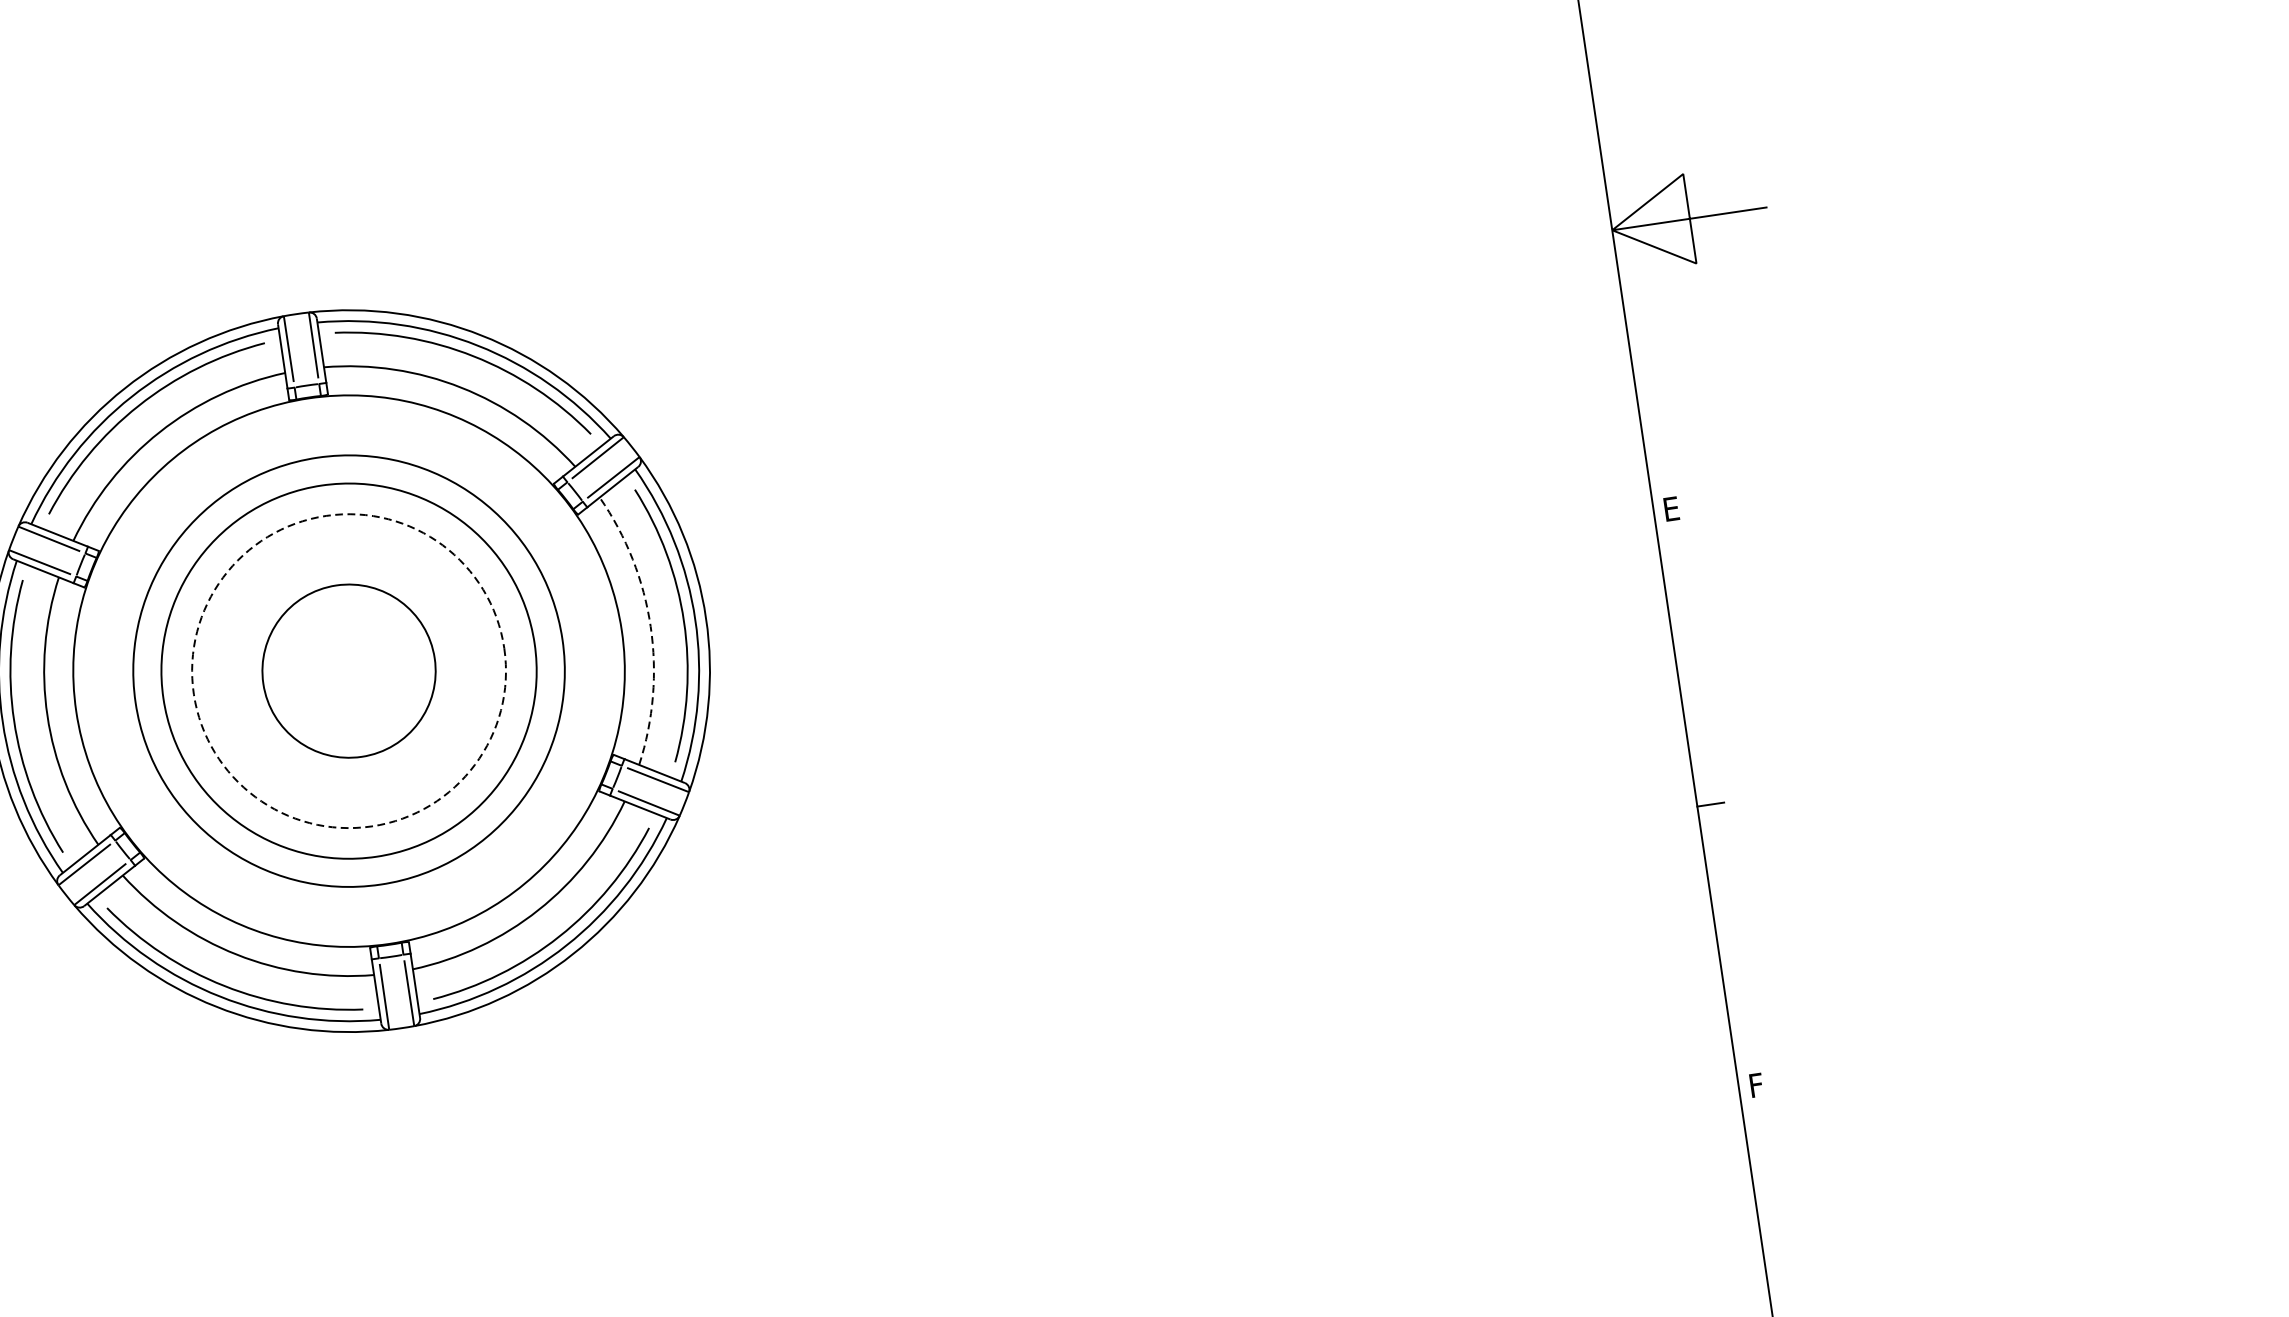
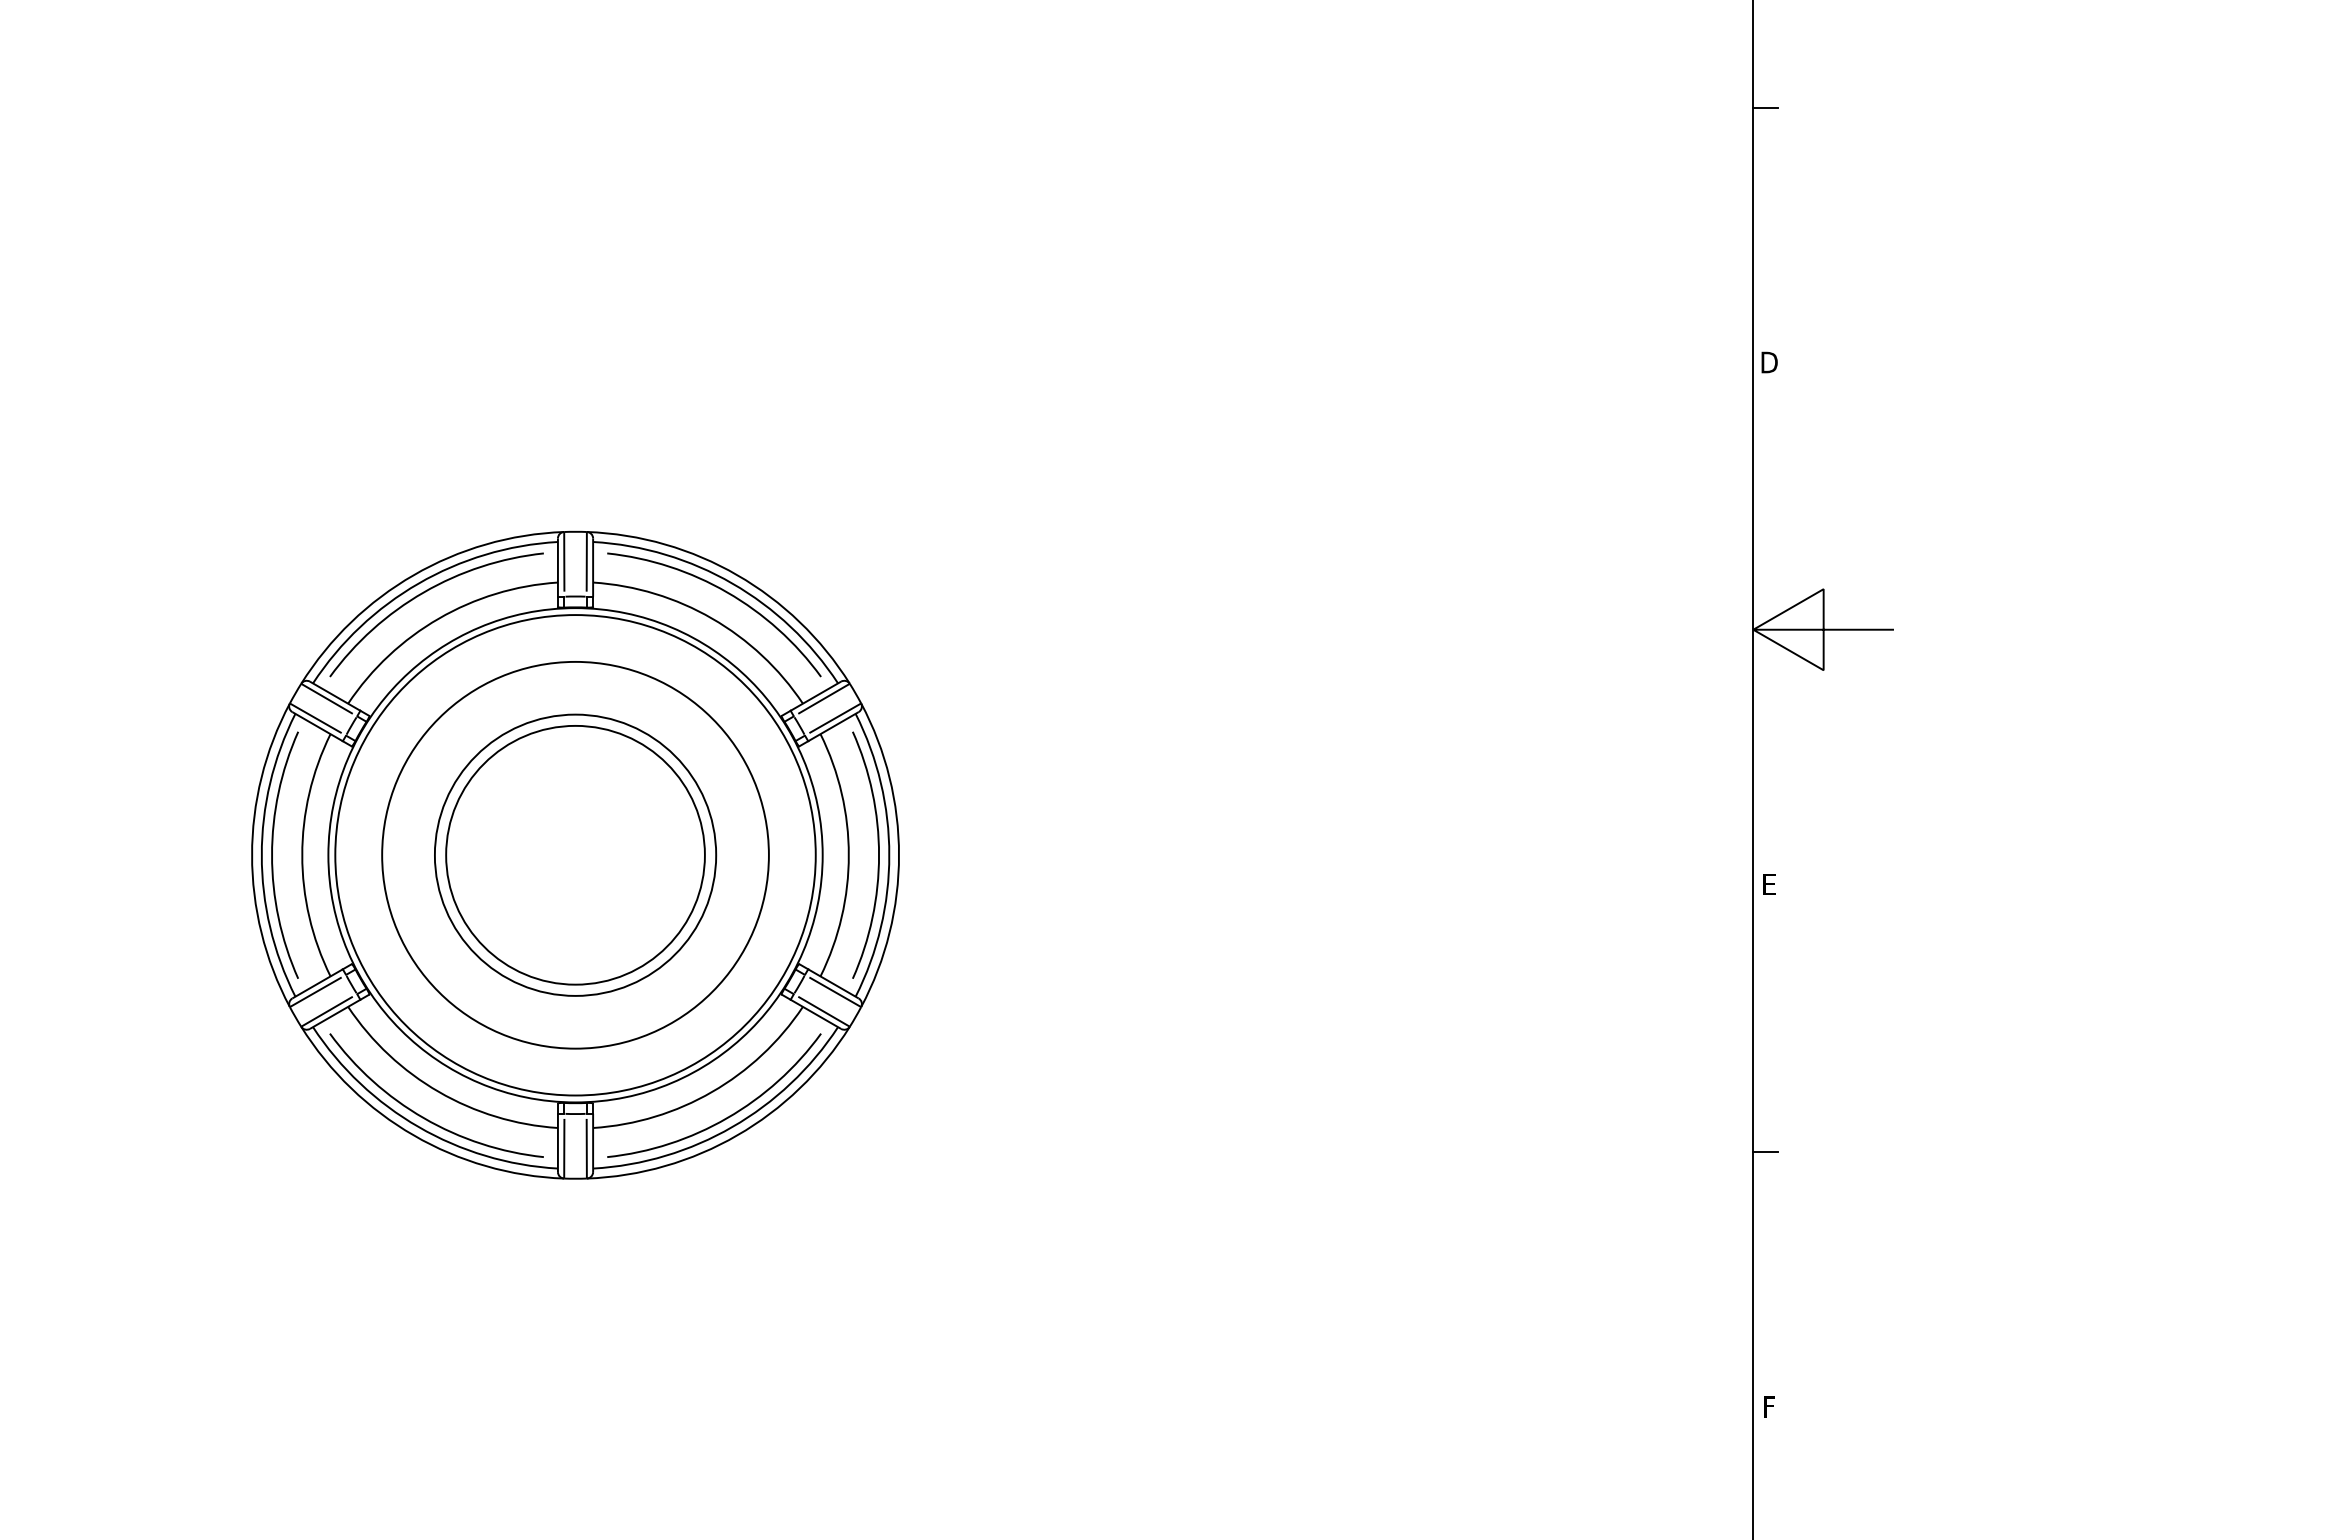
arc: (650, 626) -> (848, 855), dashed -> solid
circle: (348, 670) -> (575, 854), dashed -> solid
circle: (348, 670) -> (575, 854), size x1.67
circle: (349, 671) -> (575, 855), size x1.43

